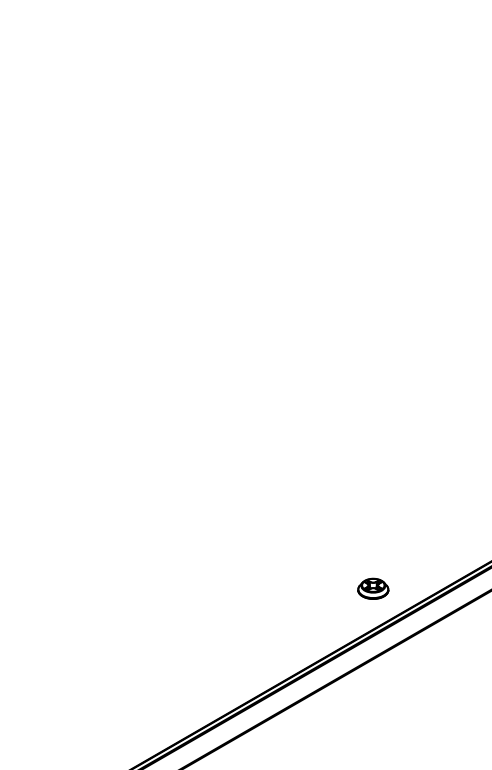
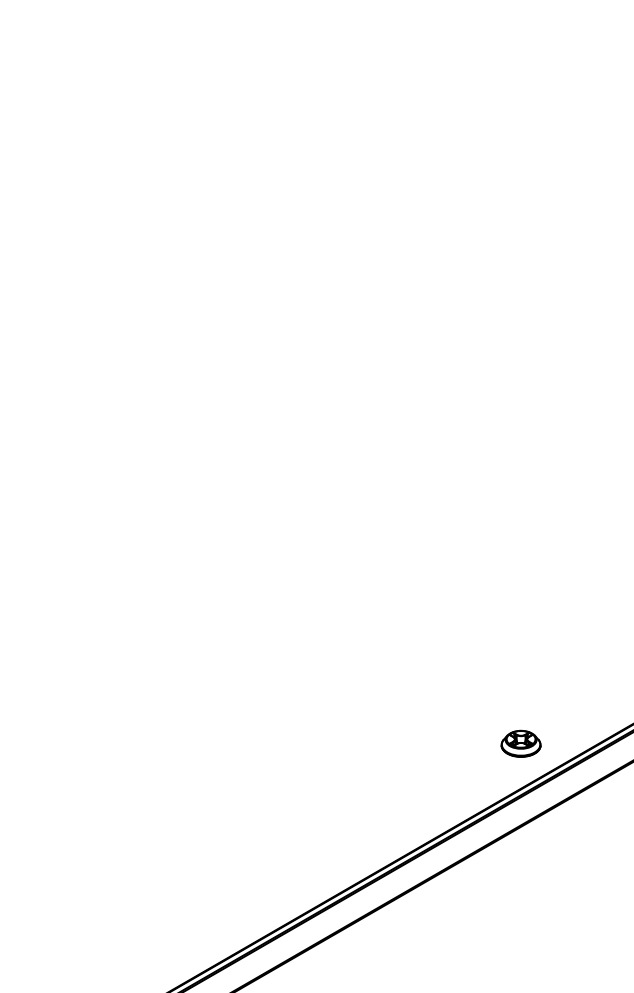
part: (373, 588) -> (521, 743), moved

